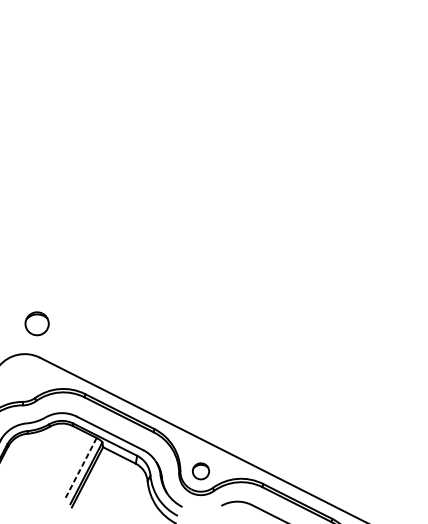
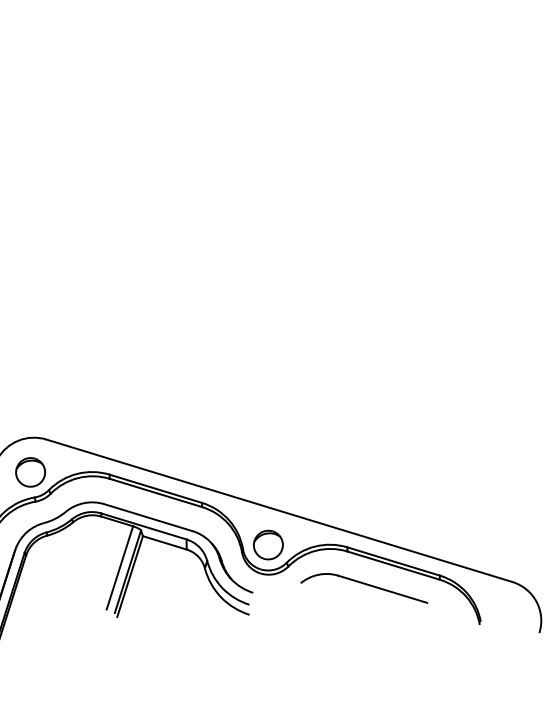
part: (37, 323) -> (30, 472), moved
line: (80, 468) -> (119, 567), dashed -> solid
part: (201, 470) -> (268, 544), size x1.43

